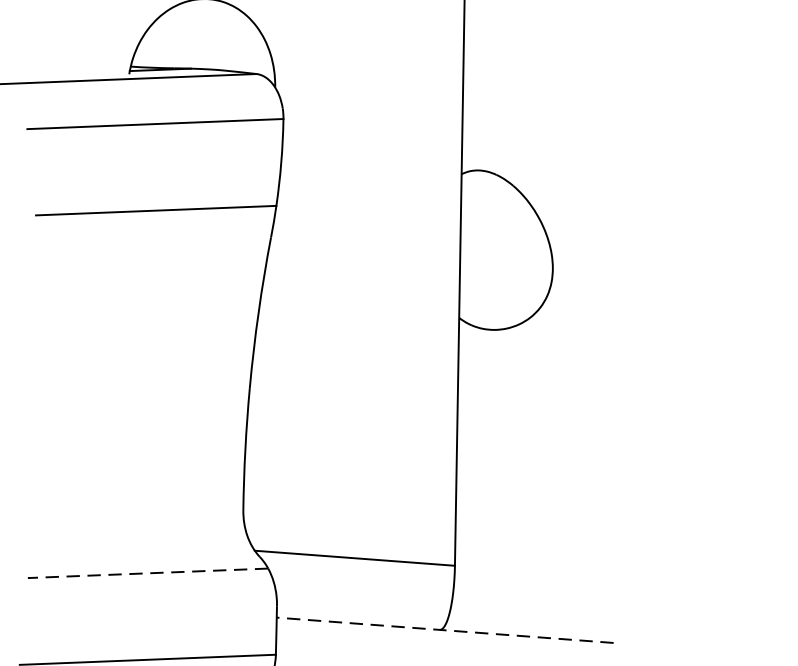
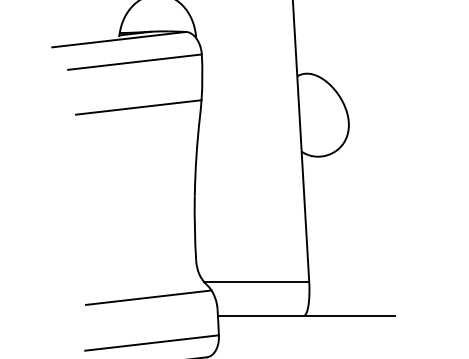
line: (147, 572) -> (148, 297), dashed -> solid
line: (444, 629) -> (306, 315), dashed -> solid

